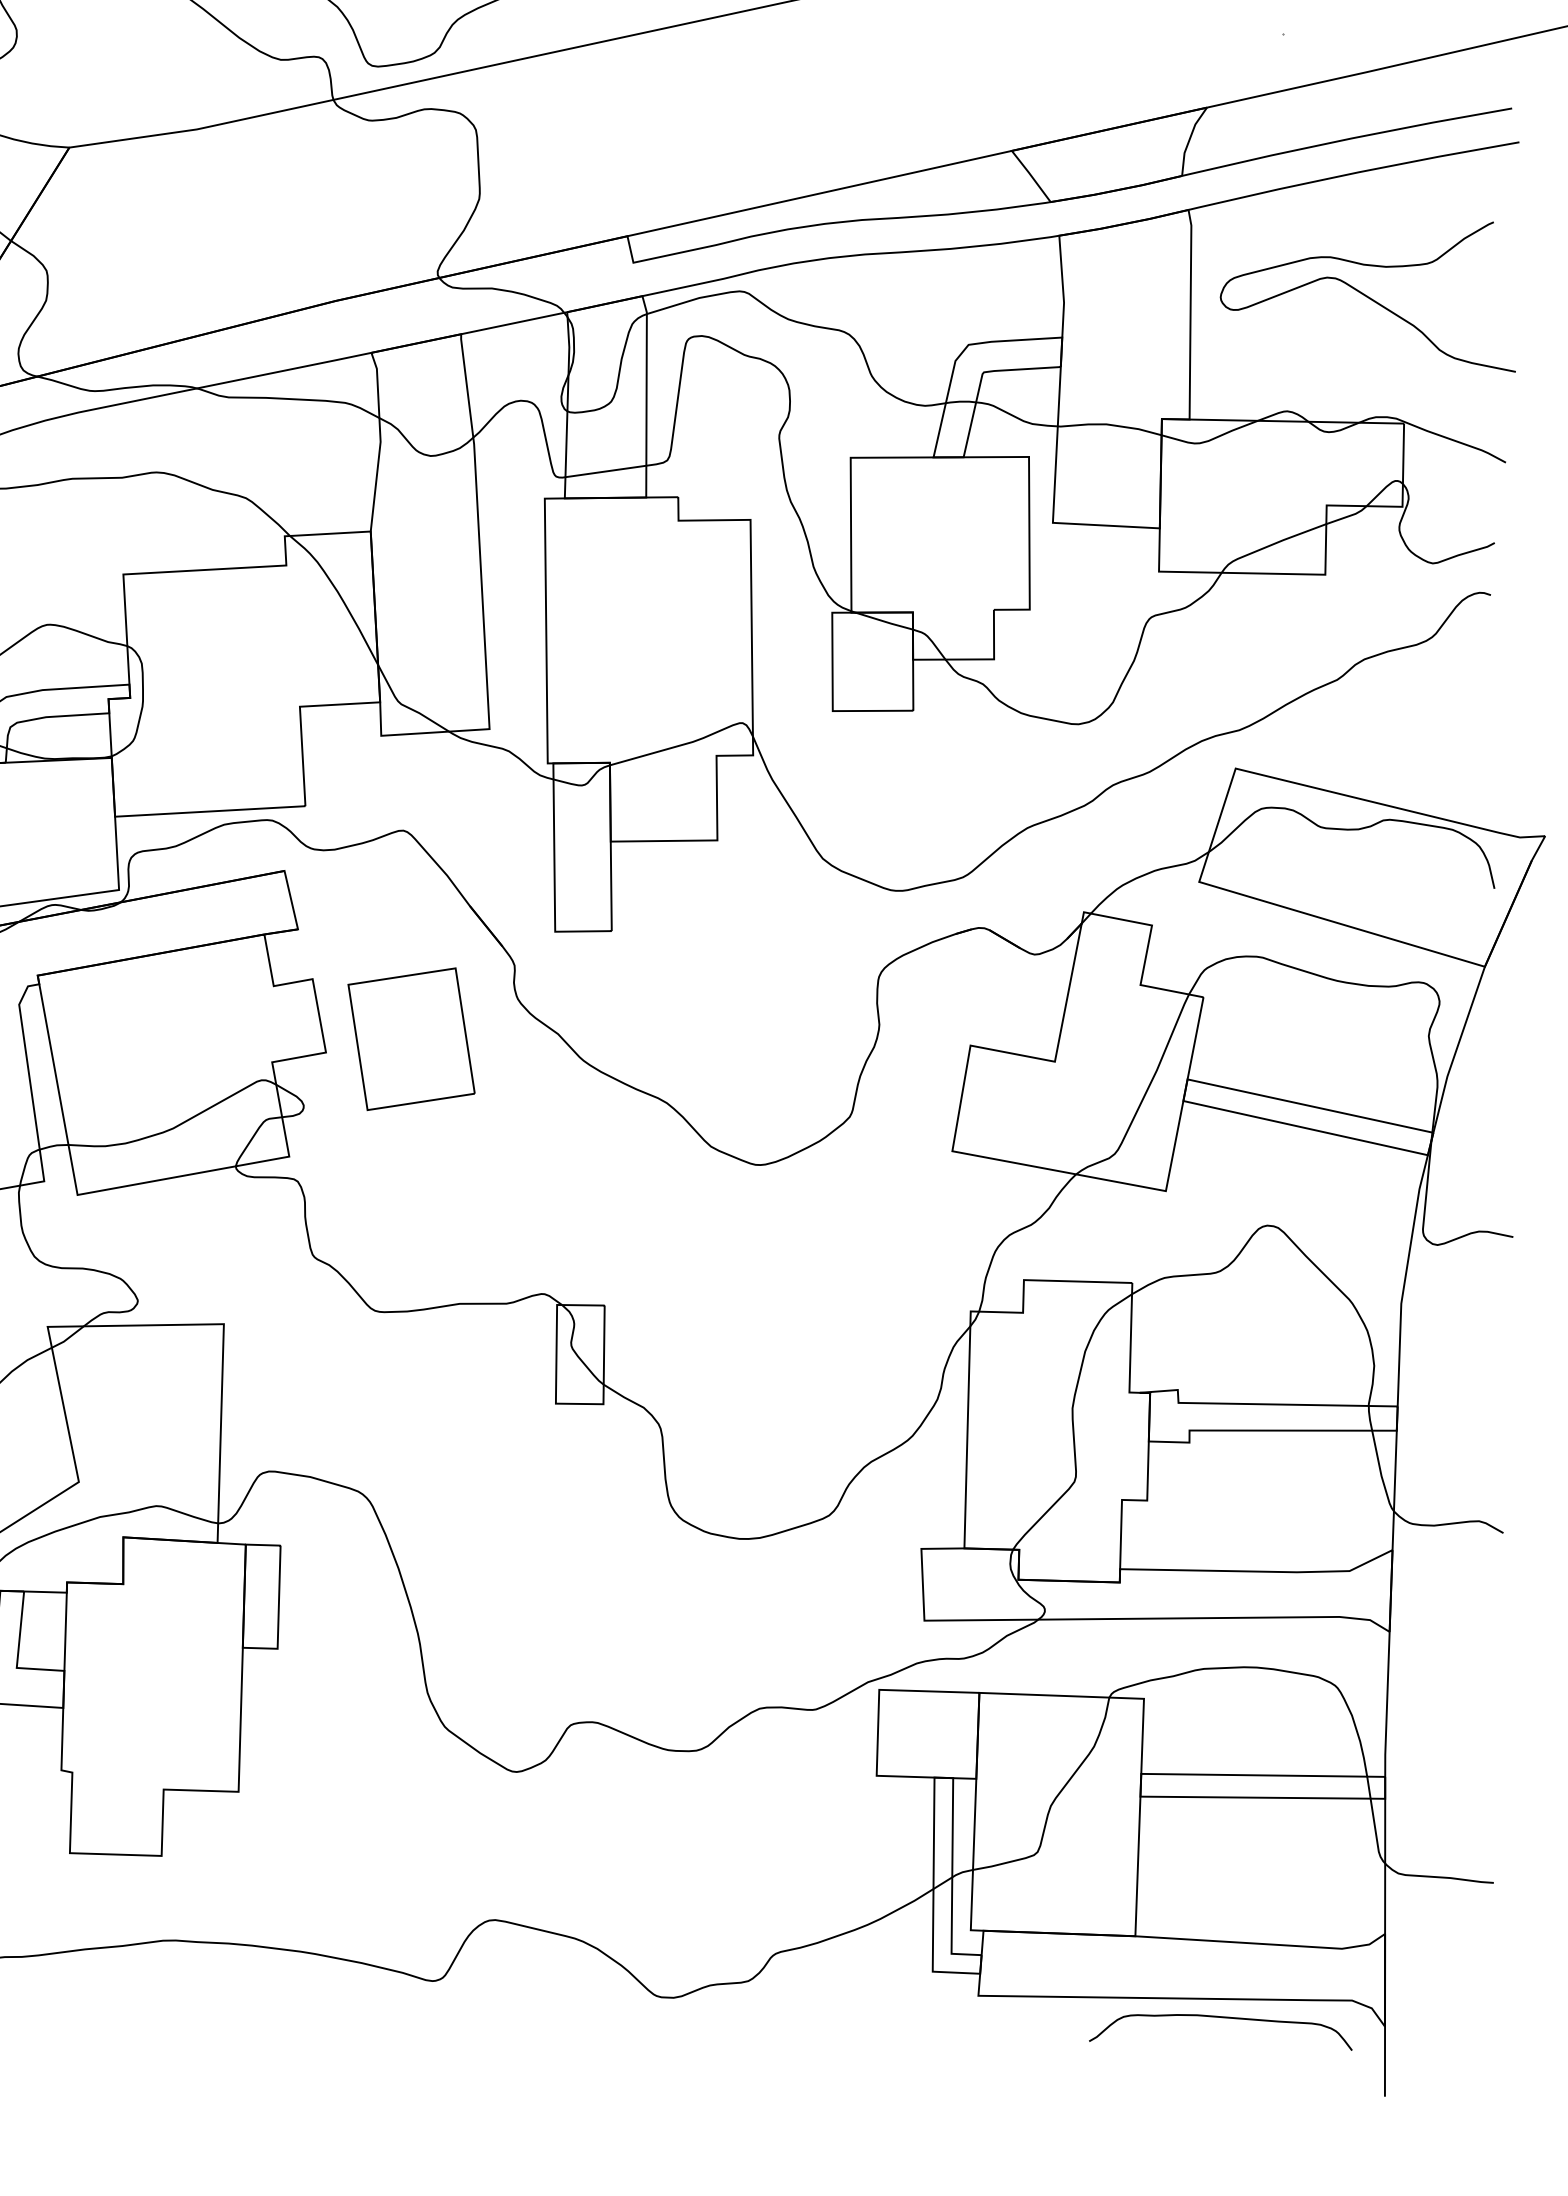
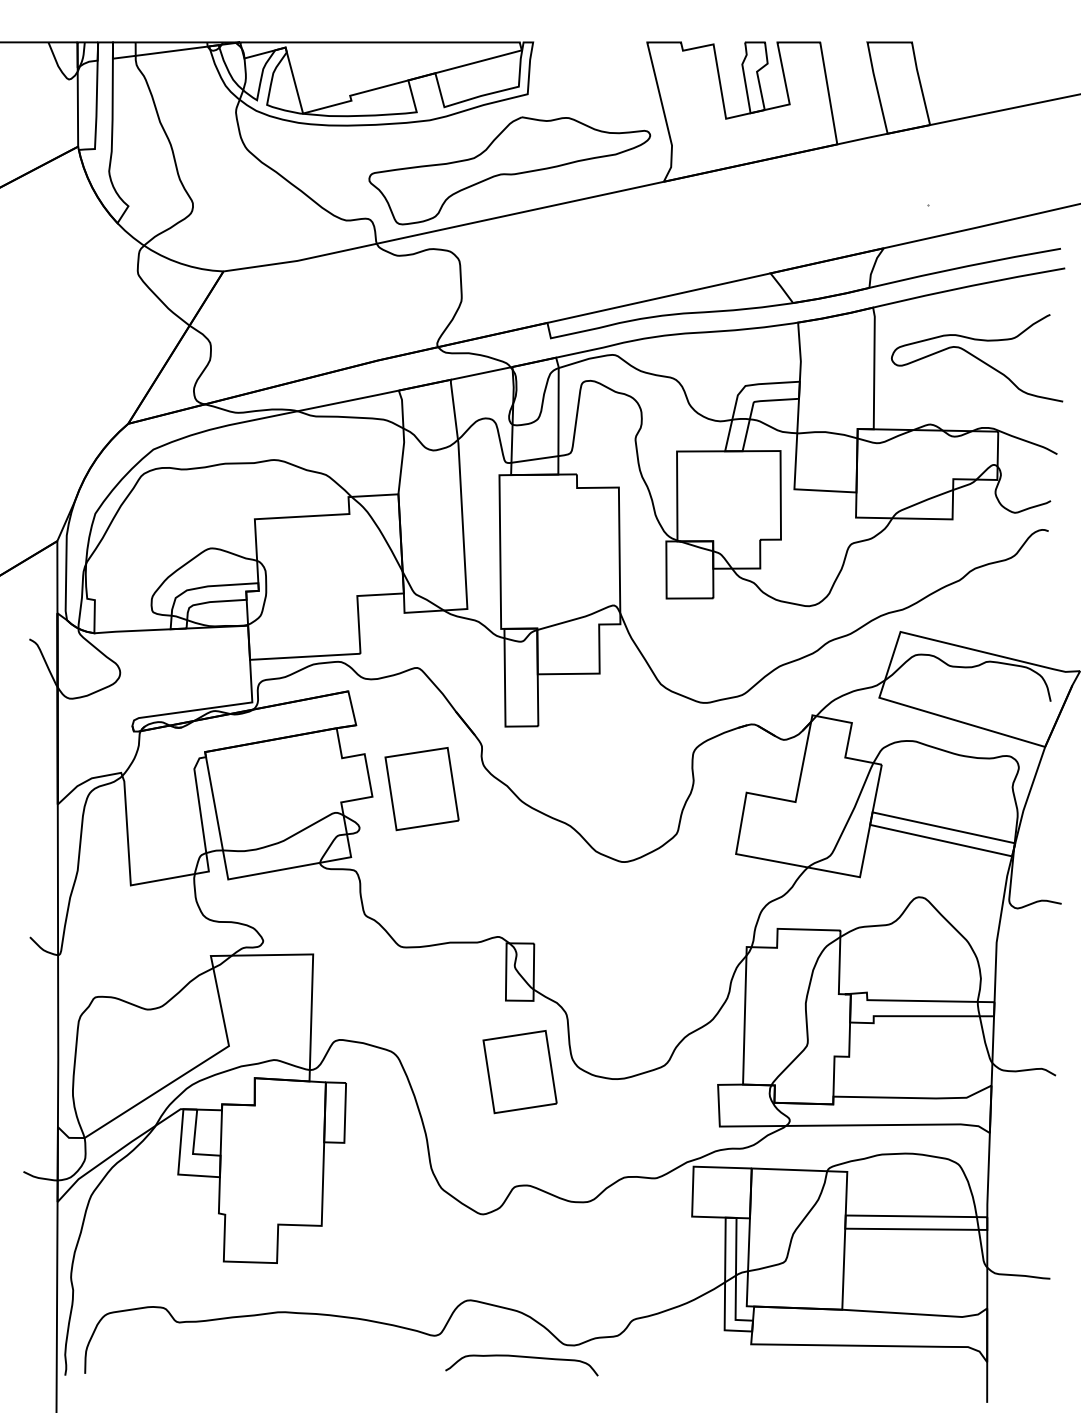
part: (579, 1527) -> (519, 1072), added
curve: (1220, 2018) -> (521, 1357), moved

